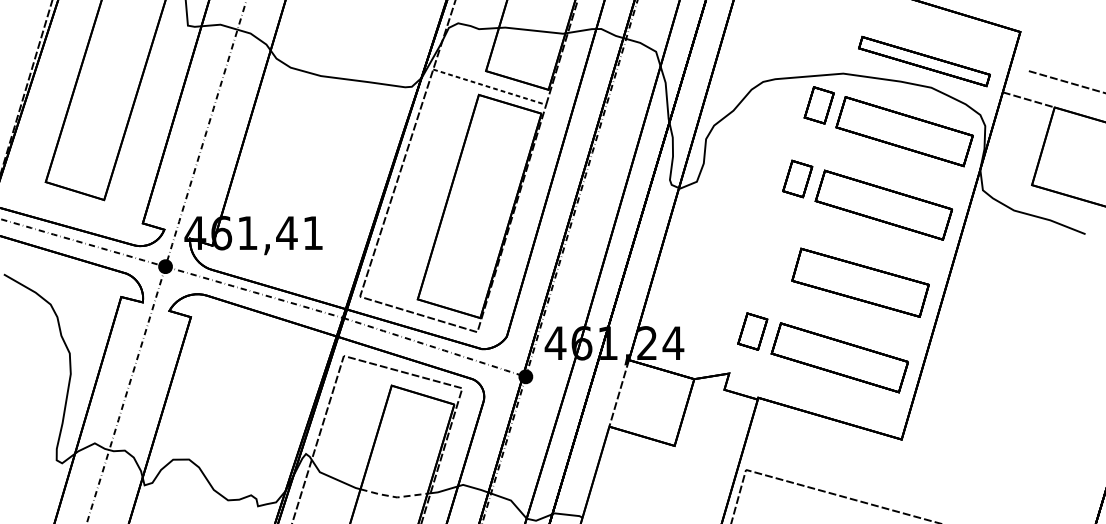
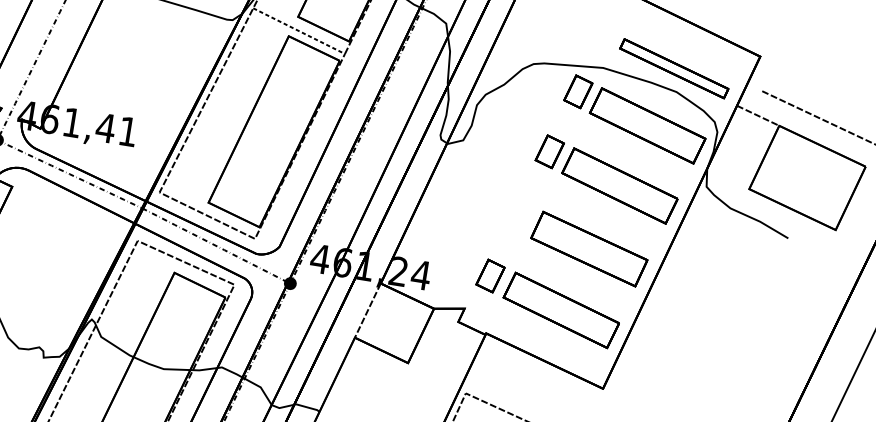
line: (393, 496) -> (160, 367), dashed -> solid

